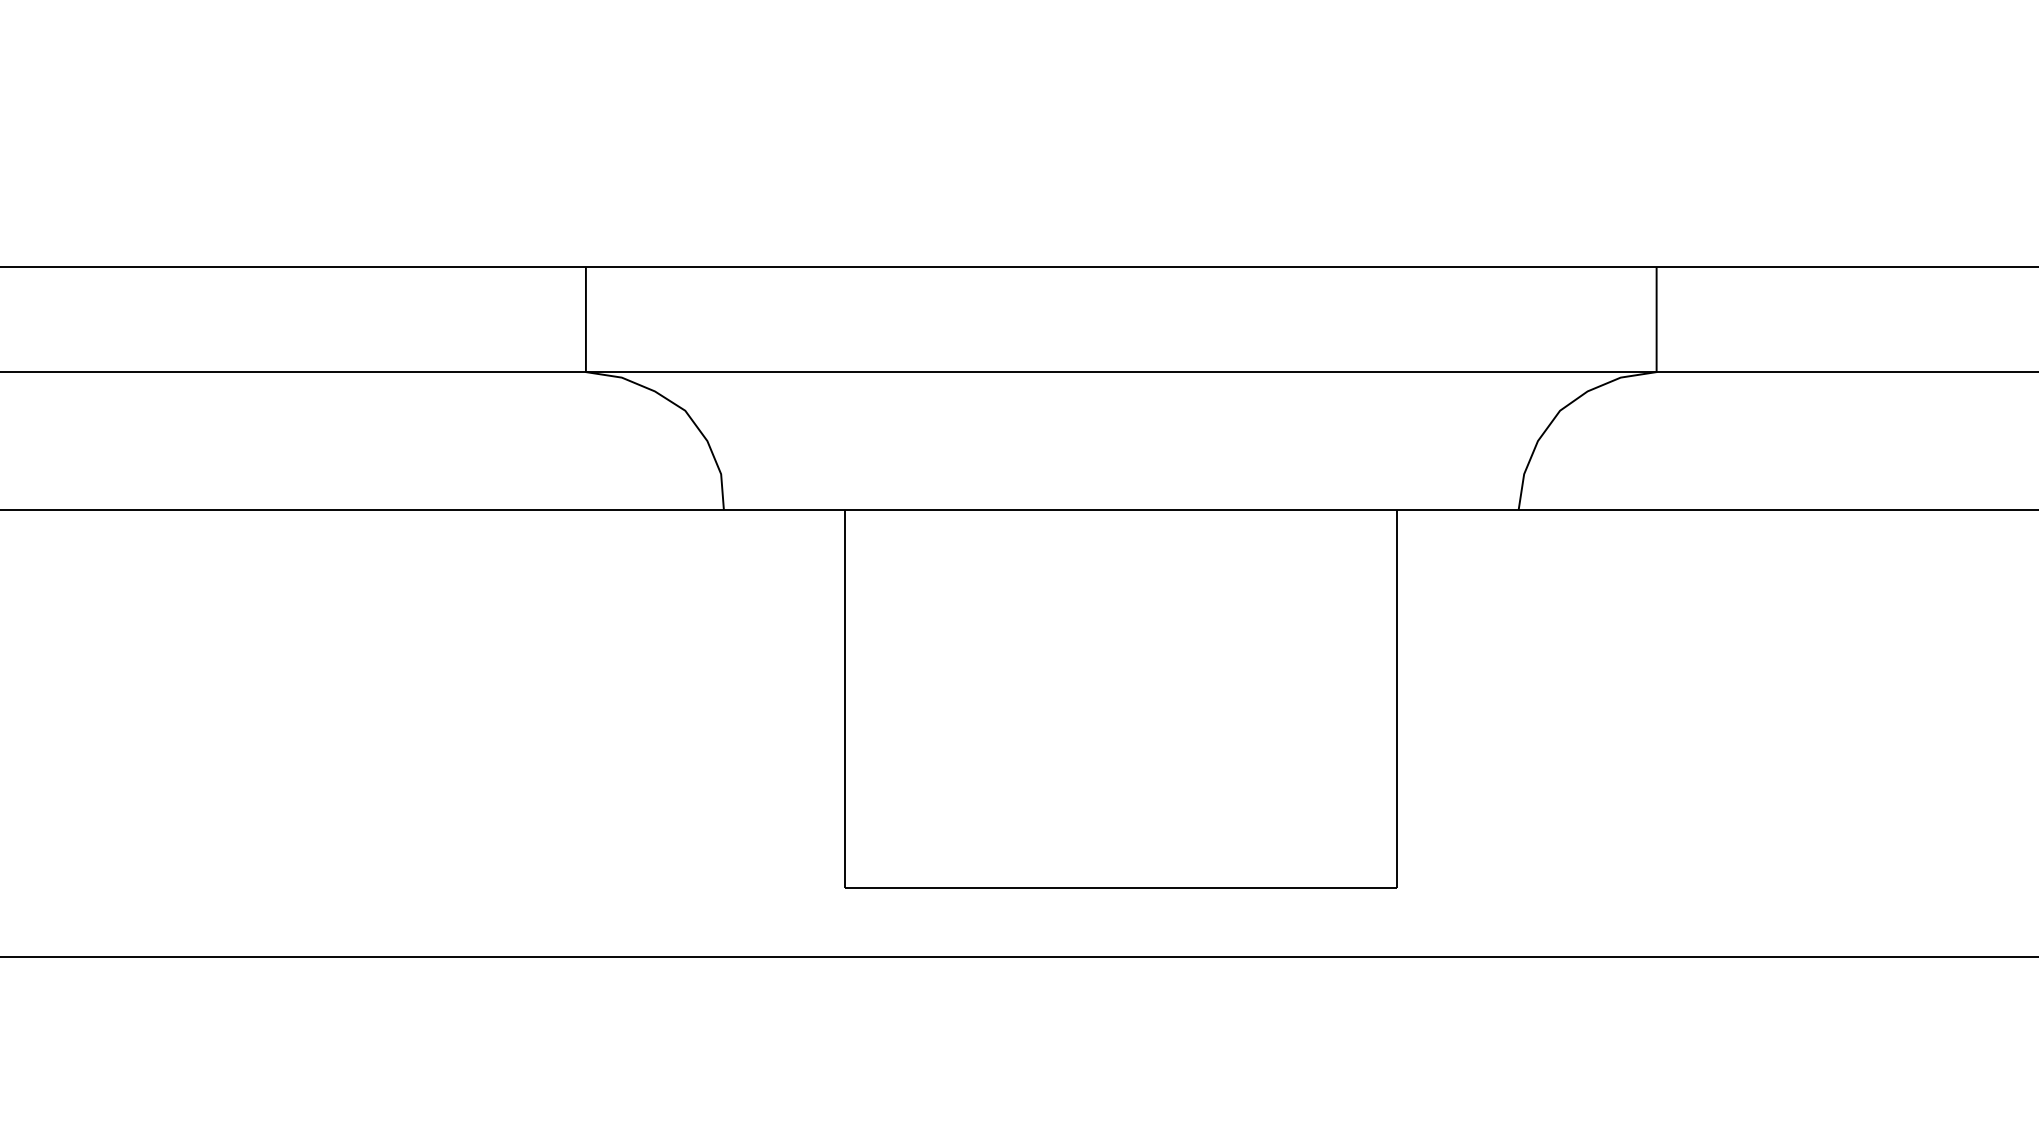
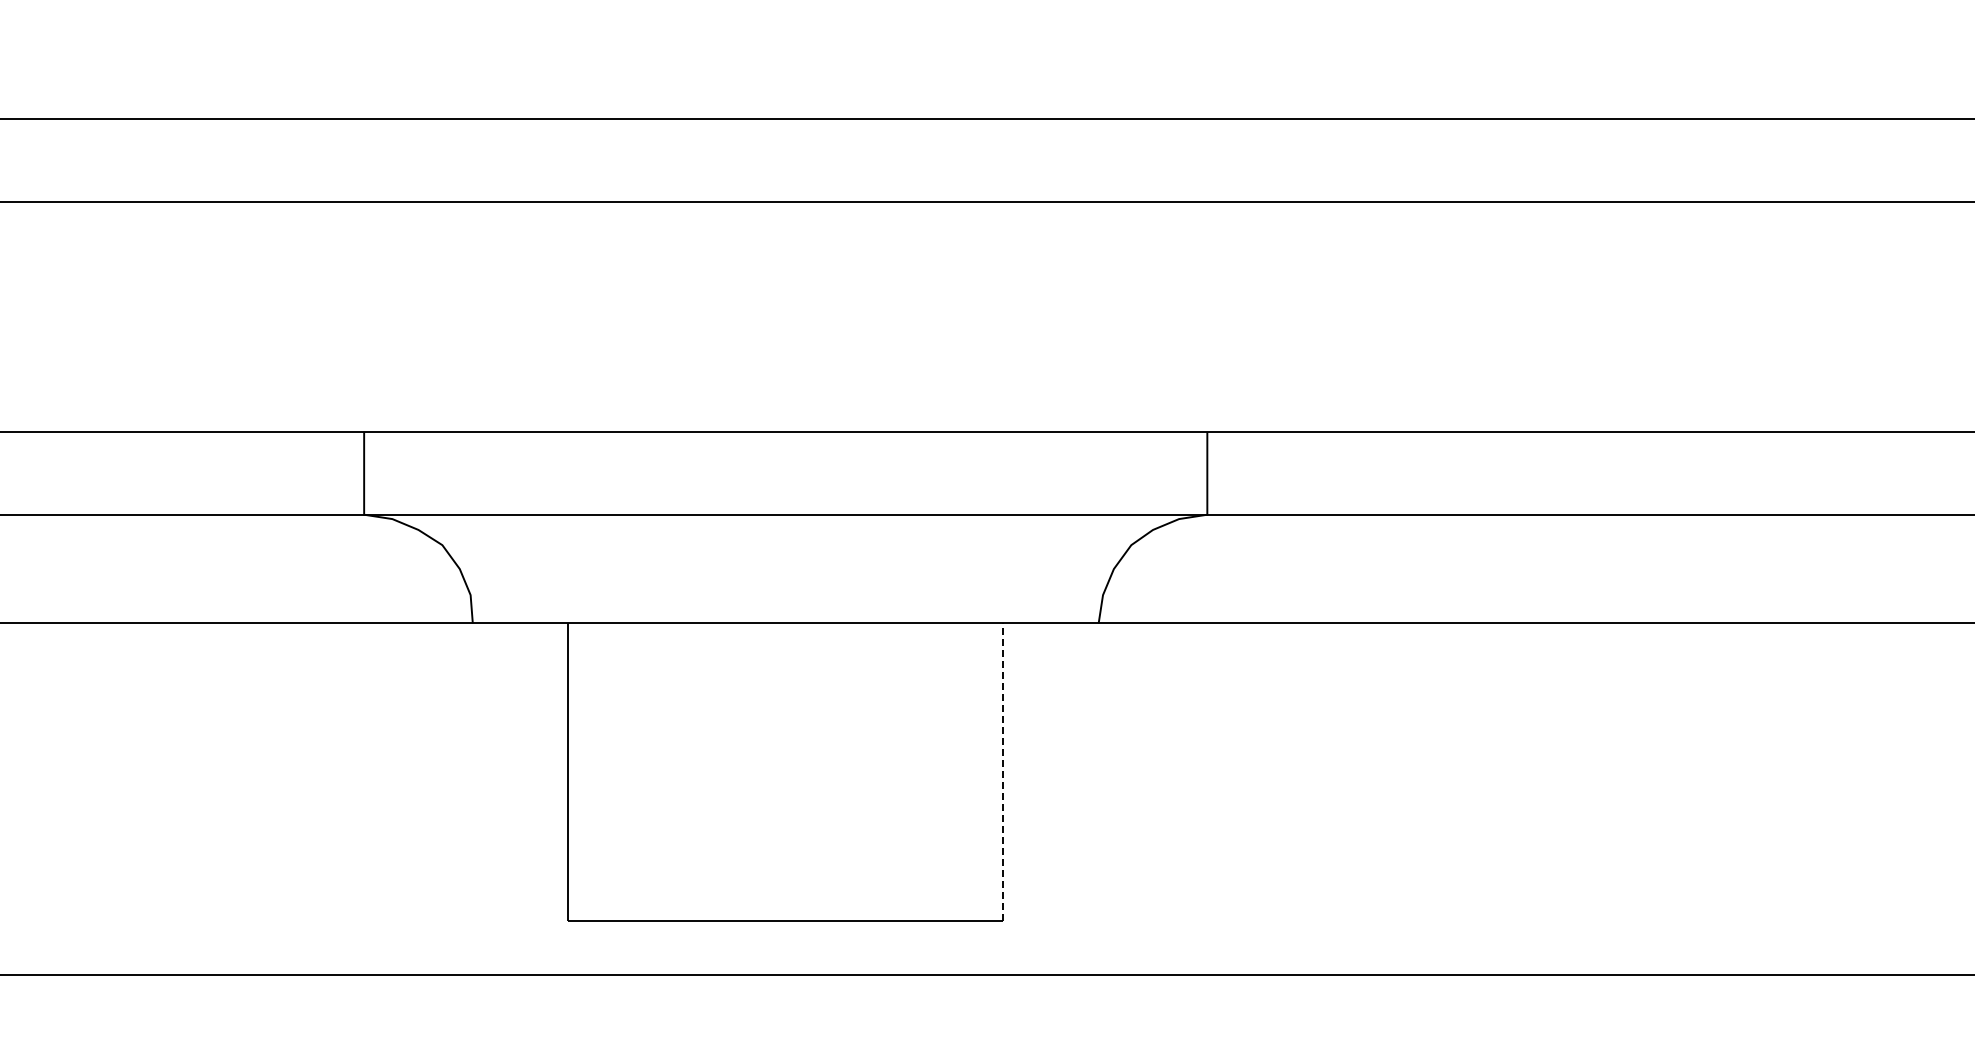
line: (1397, 699) -> (1003, 772), solid -> dashed

